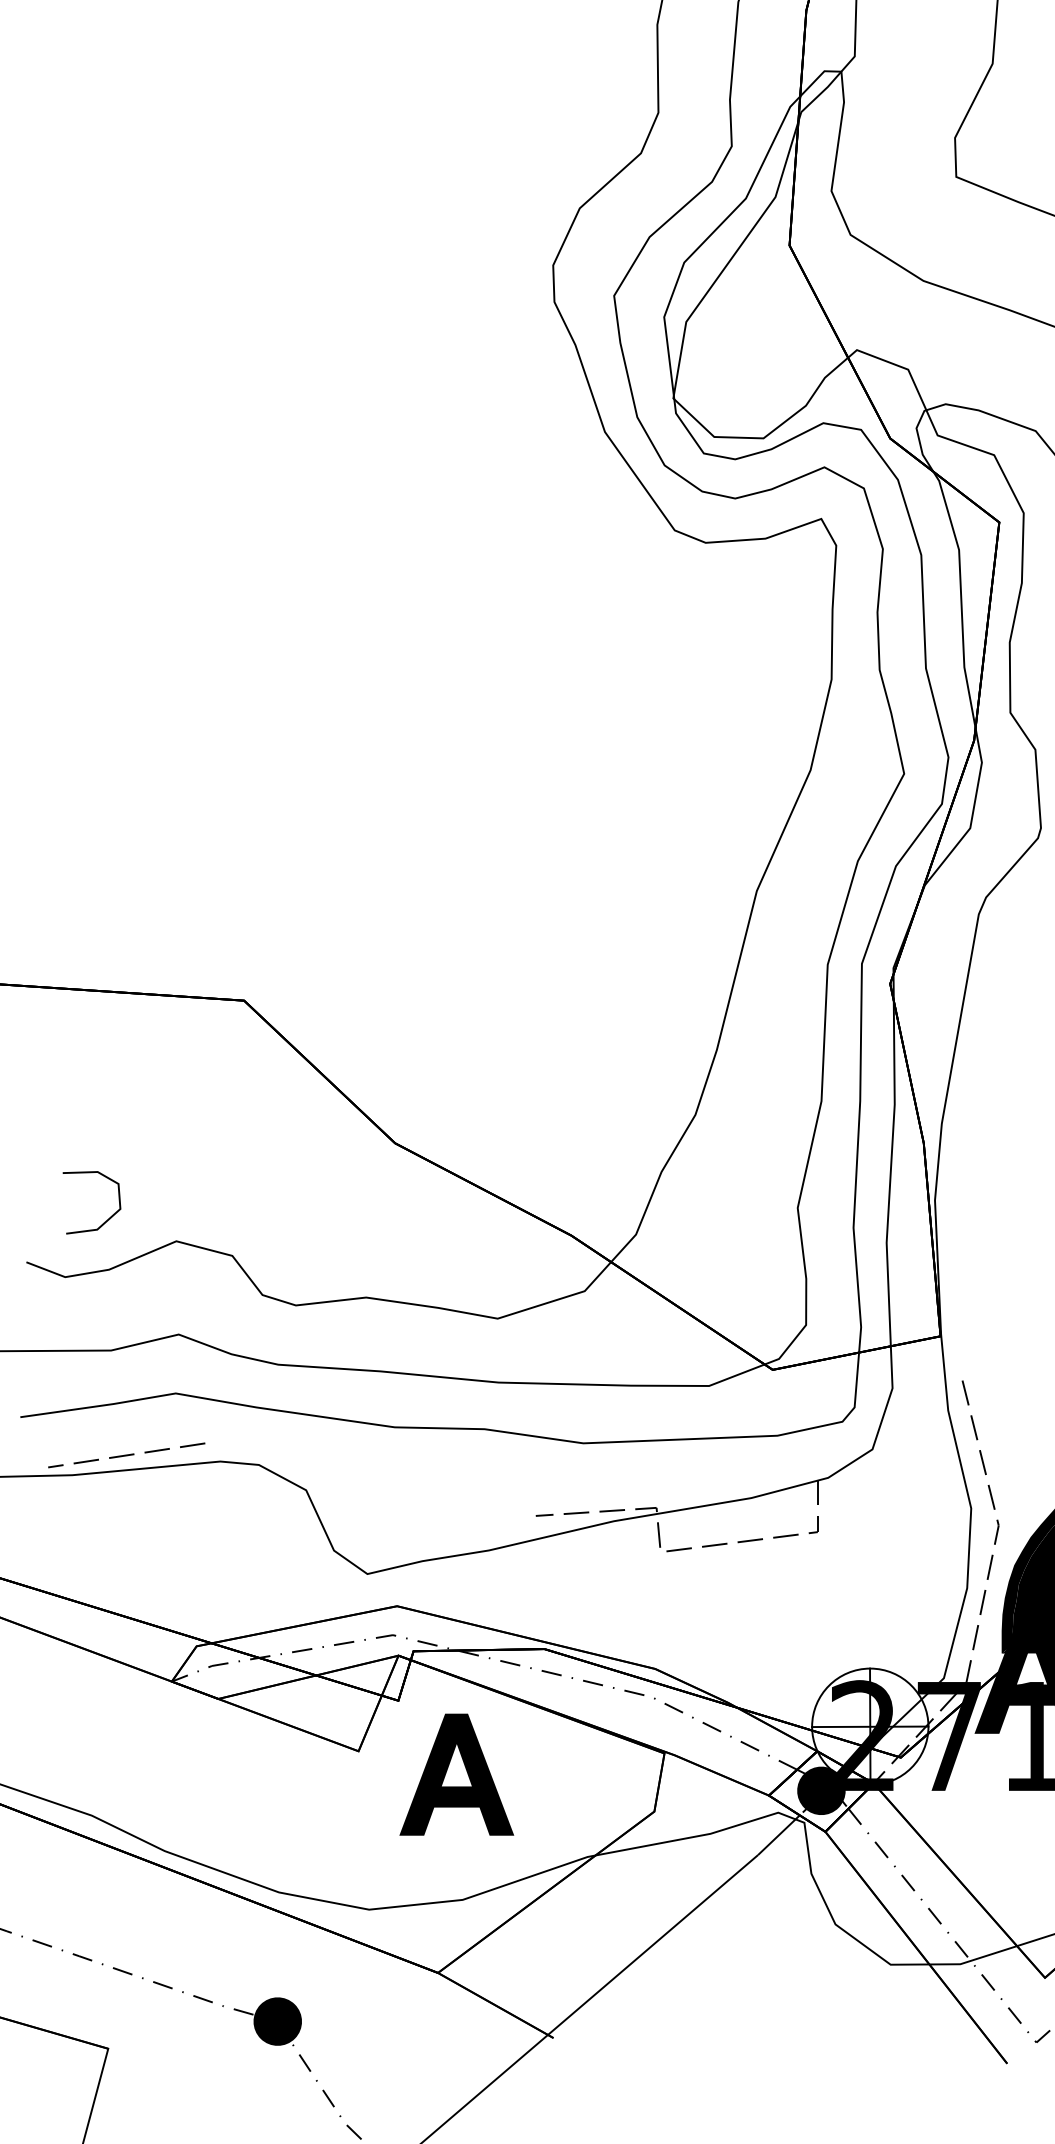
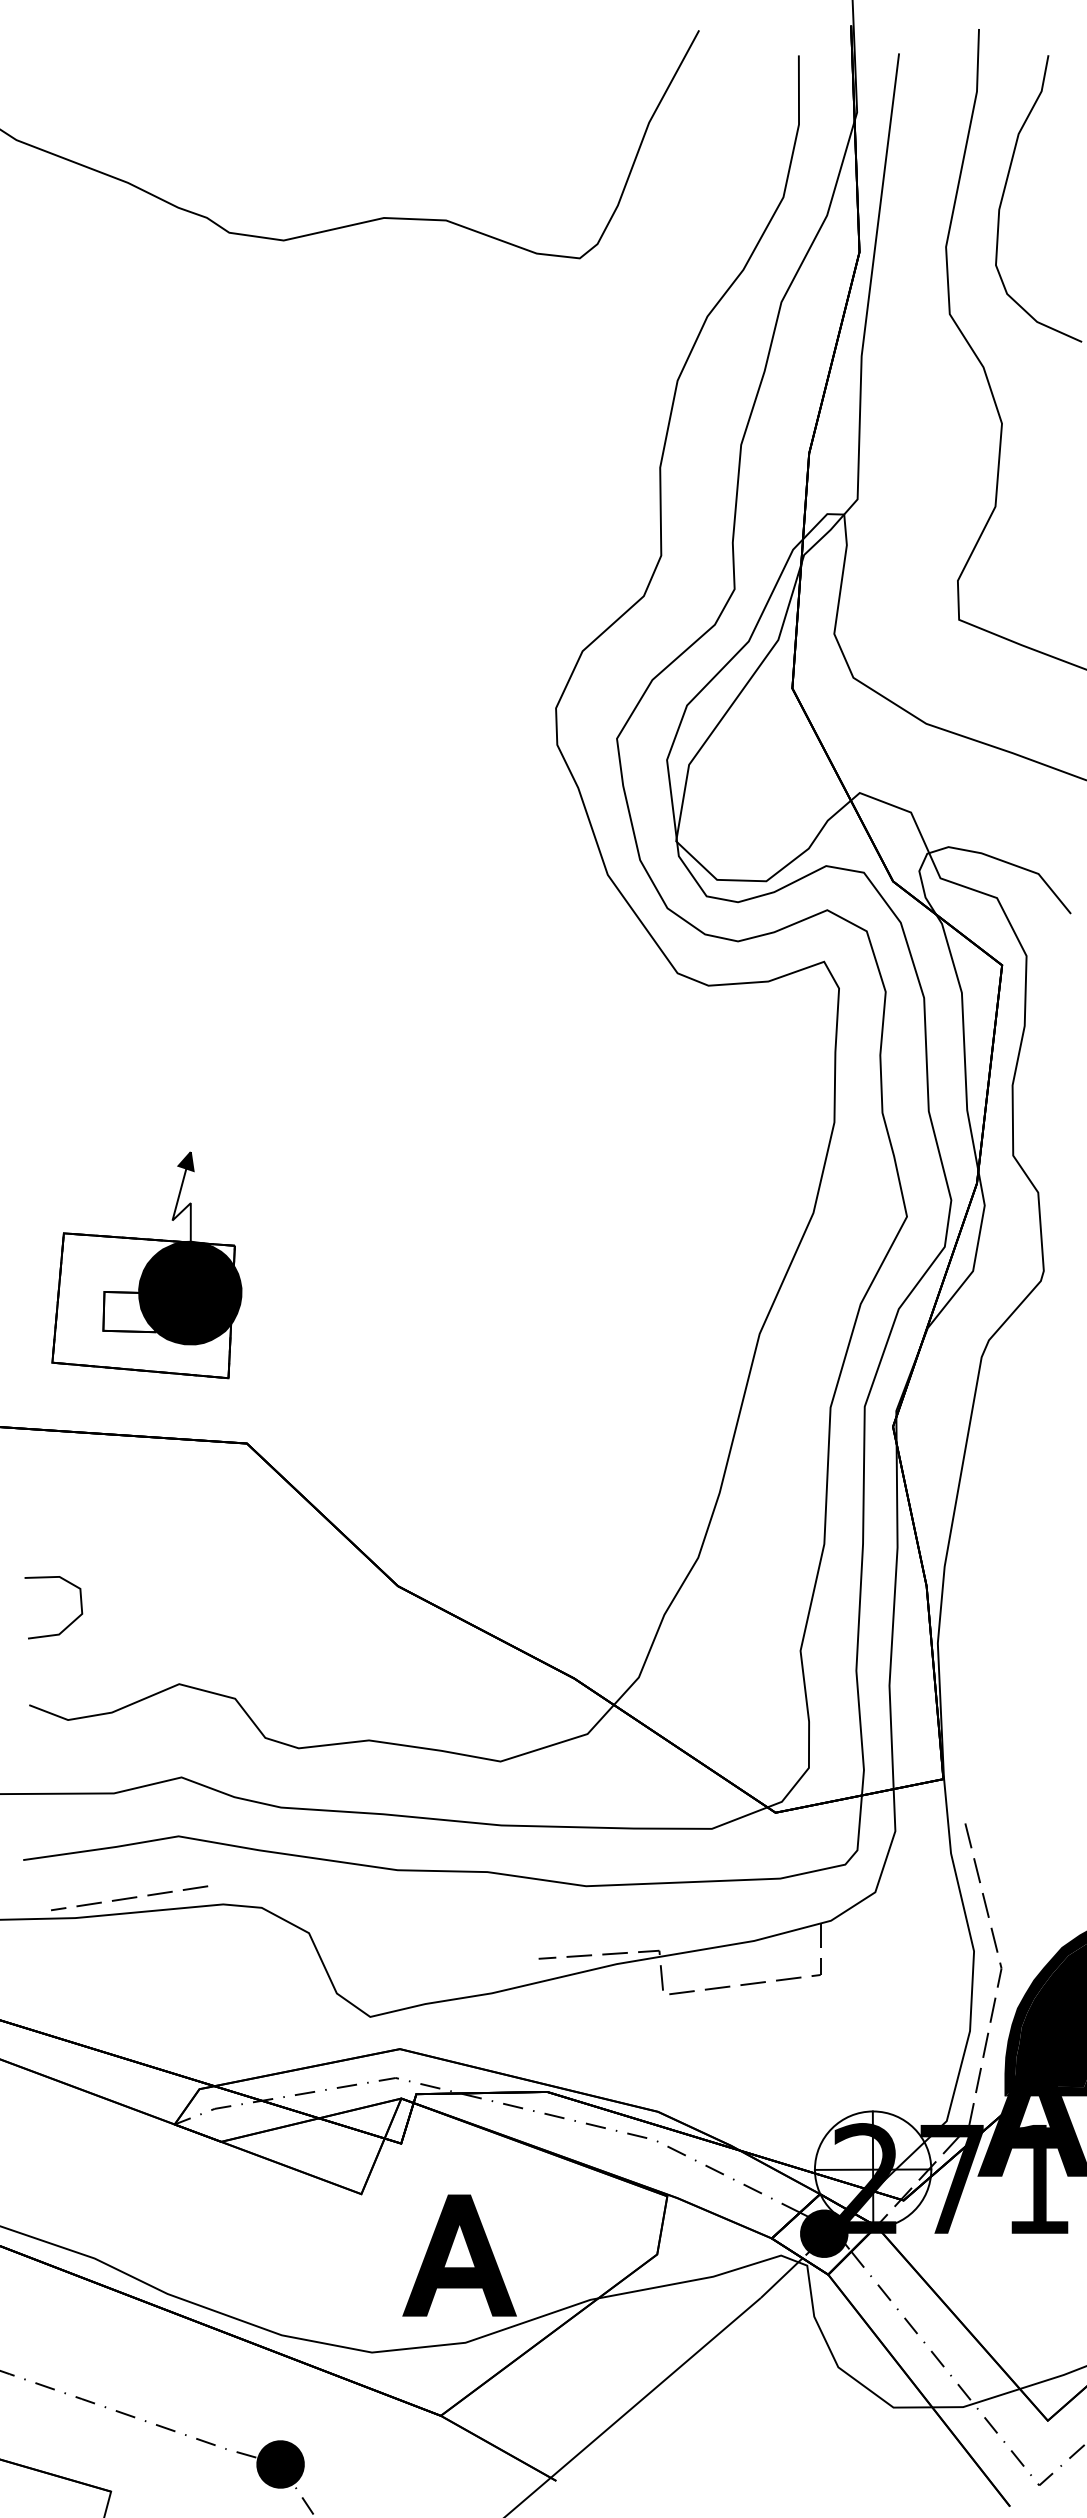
part: (143, 822) -> (146, 1265), added
curve: (106, 1219) -> (68, 1624), moved
part: (456, 1774) -> (459, 2255), moved

